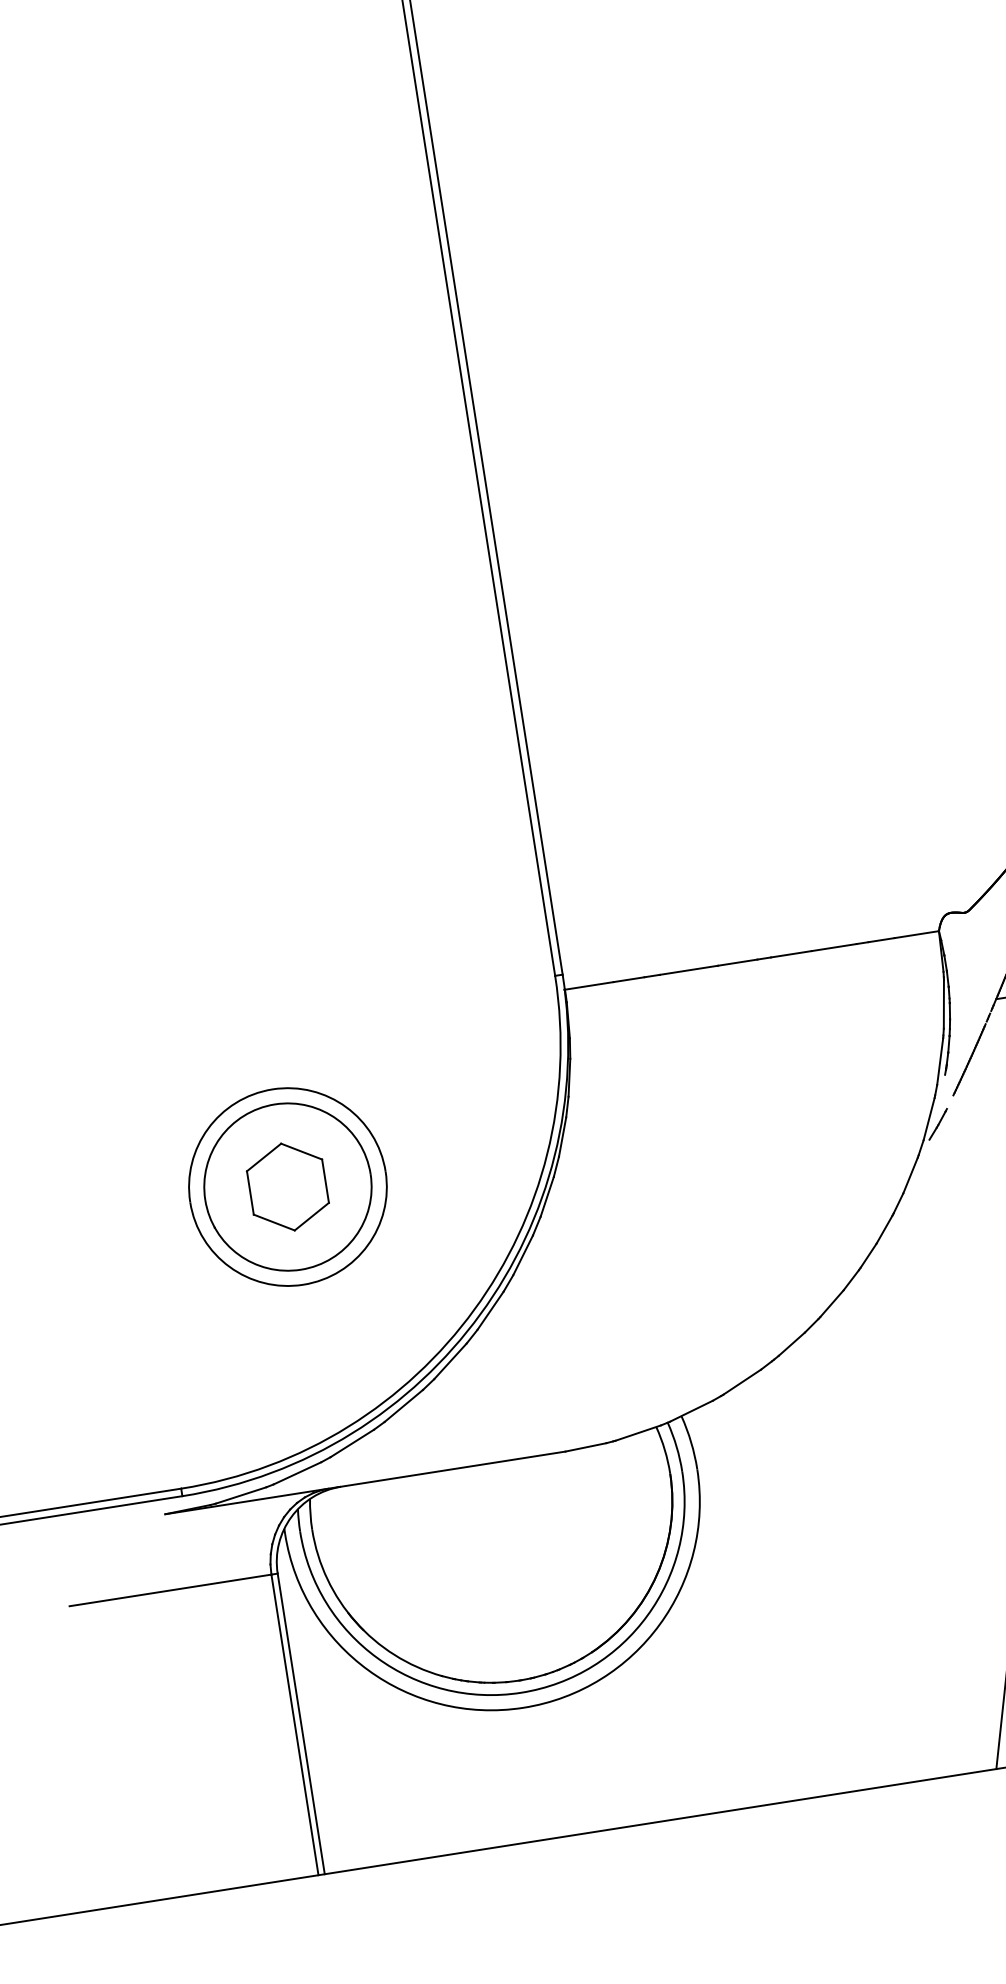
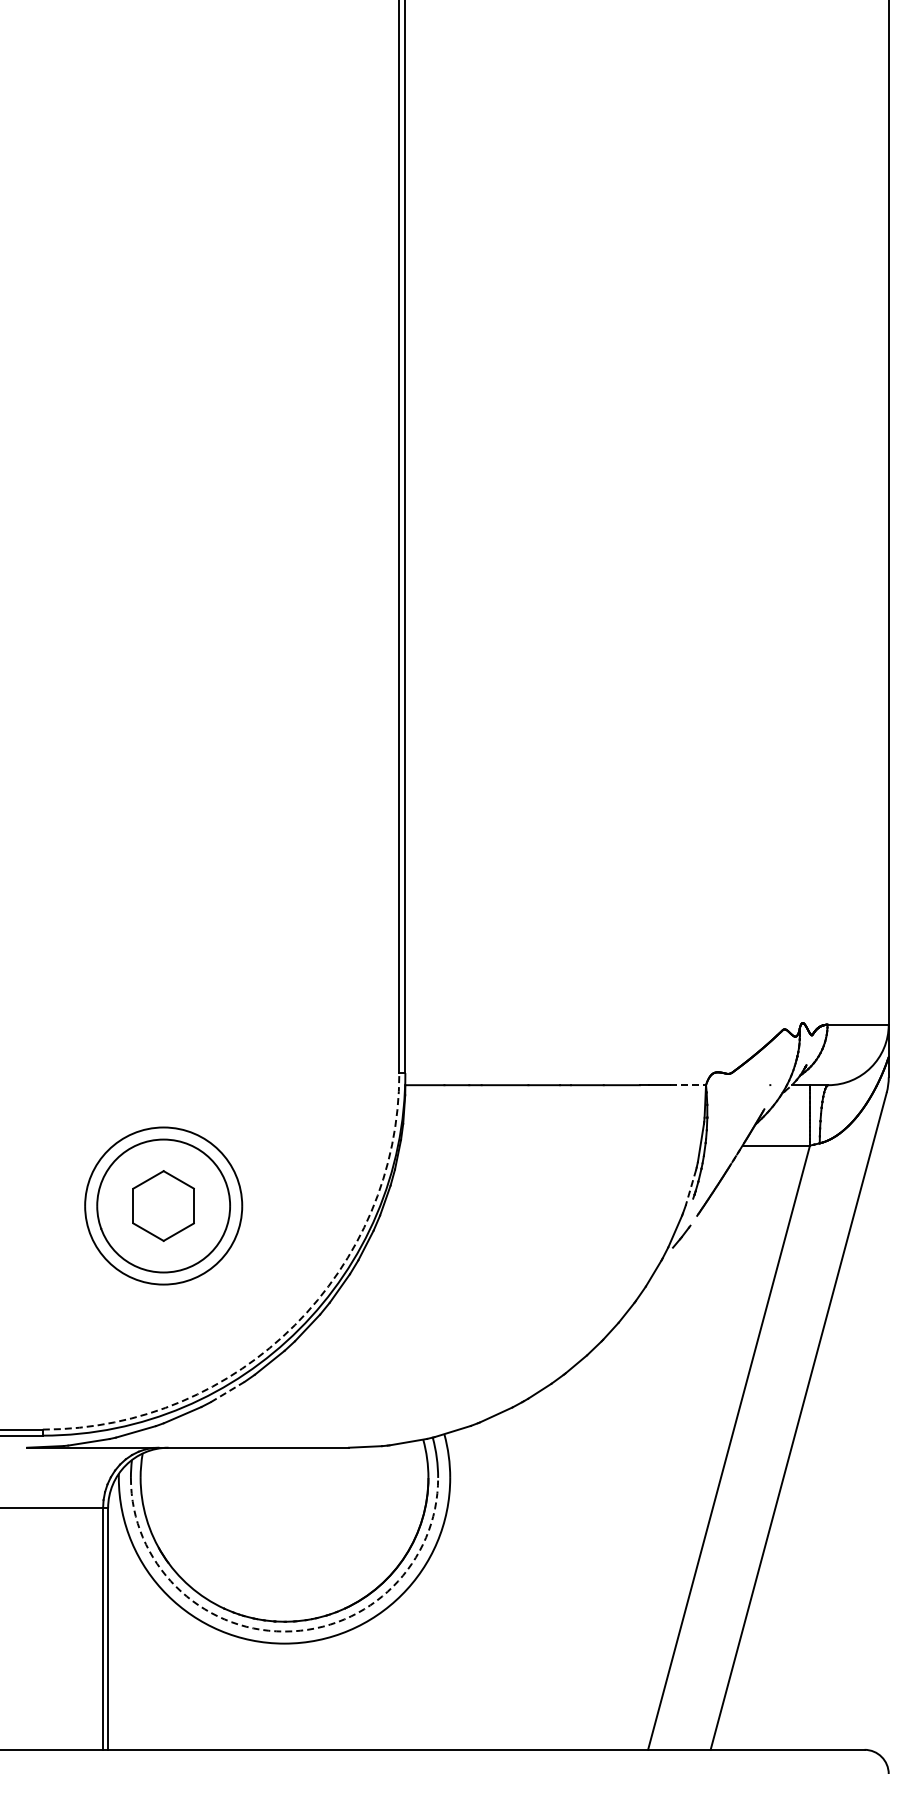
line: (917, 934) -> (688, 1085), solid -> dashed
line: (939, 1061) -> (690, 1187), solid -> dashed
arc: (473, 1310) -> (294, 1325), solid -> dashed
line: (403, 1406) -> (227, 1392), solid -> dashed
arc: (521, 1692) -> (284, 1631), solid -> dashed

